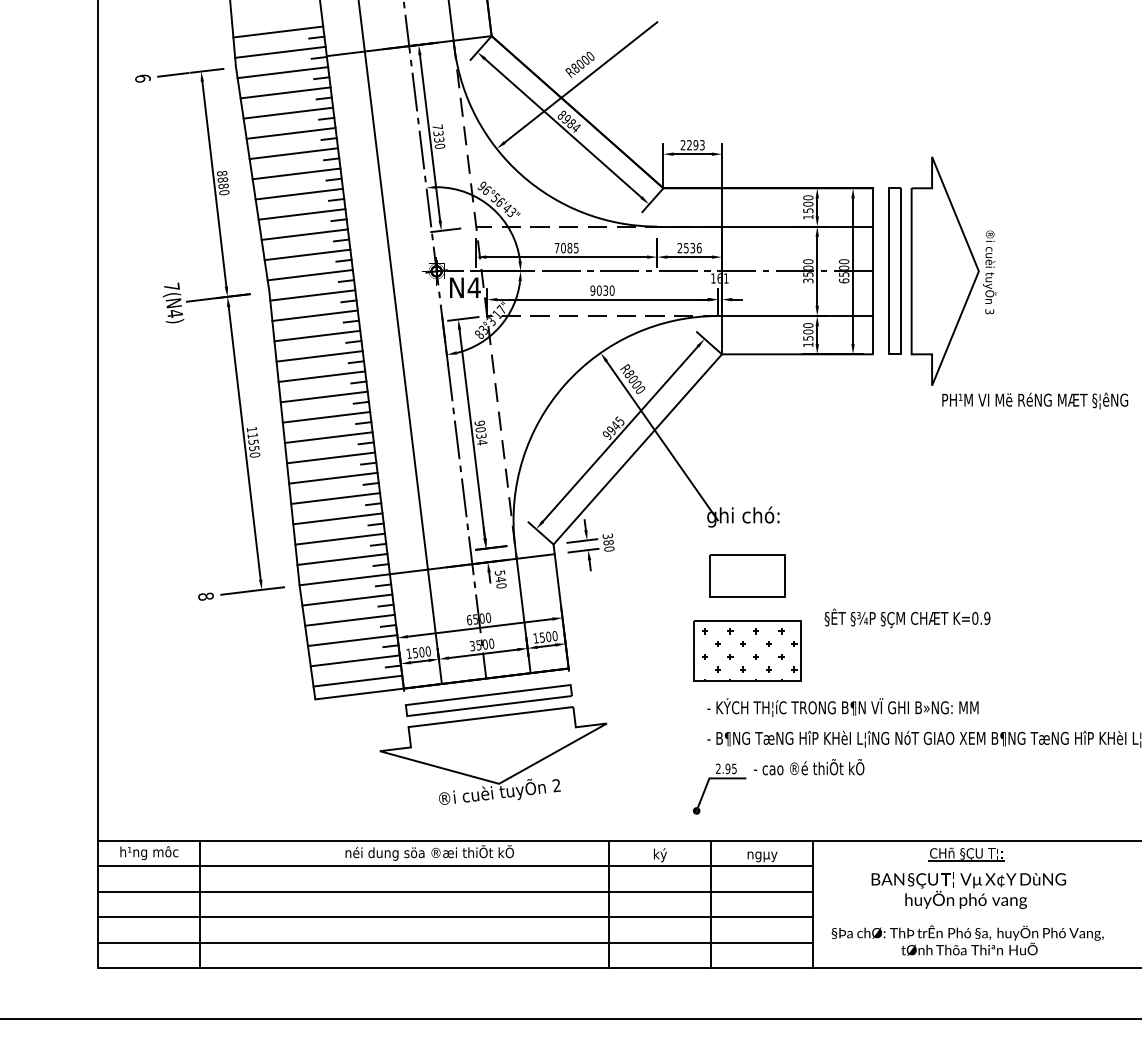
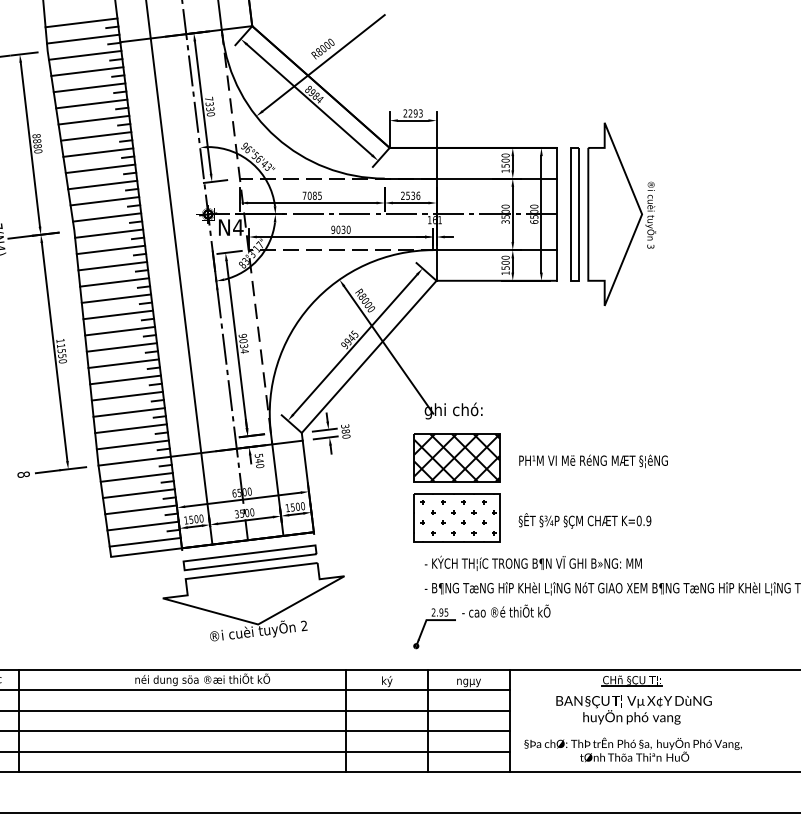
text: (1035, 400) -> (593, 460), moved
part: (747, 575) -> (456, 457), size x1.43
text: (907, 618) -> (585, 520), moved

